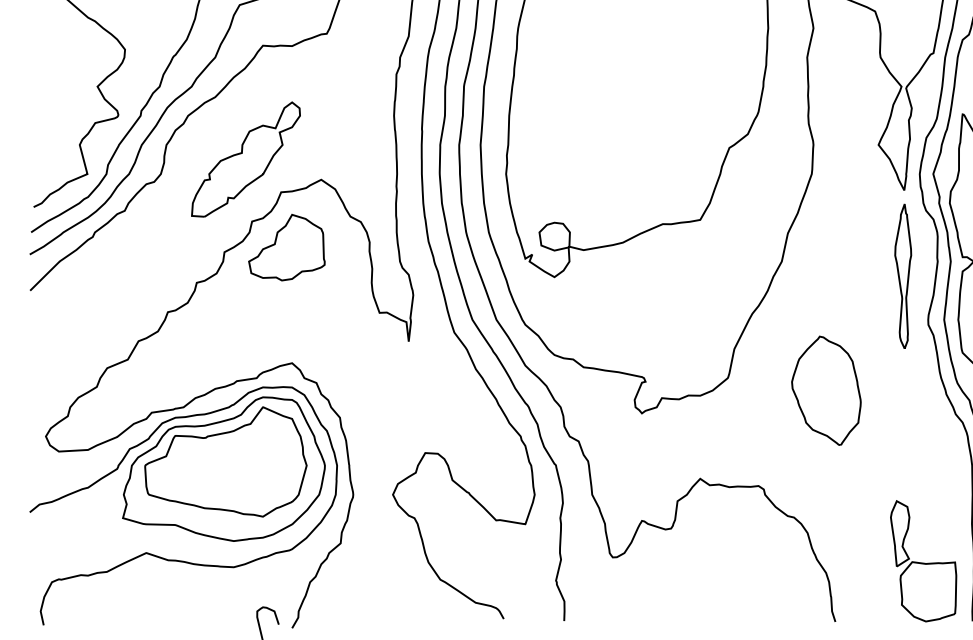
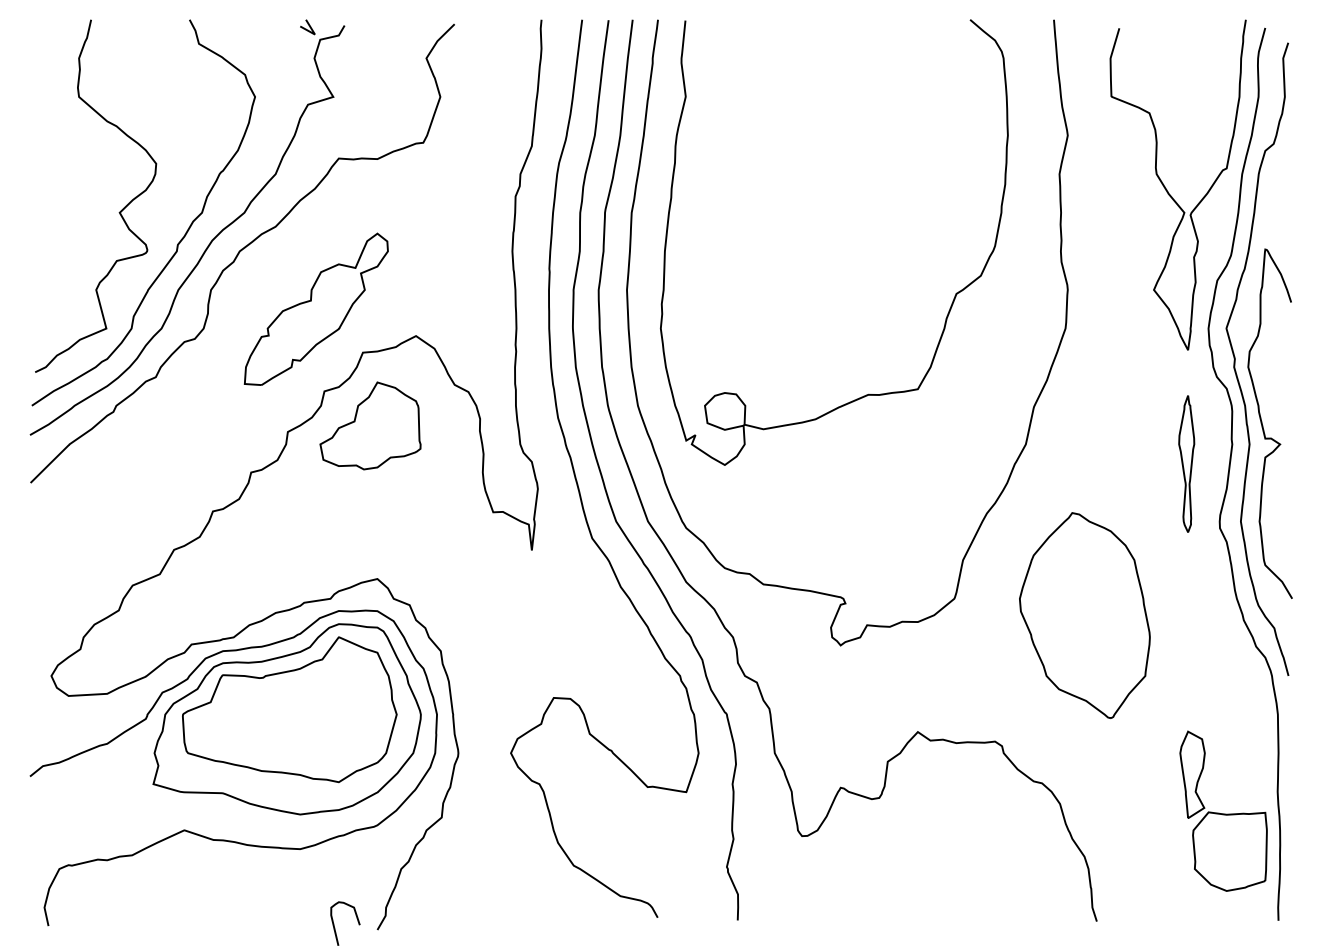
part: (903, 276) -> (1186, 463), size x0.71
part: (826, 390) -> (1084, 615), size x1.43
part: (923, 560) -> (1223, 810), moved

